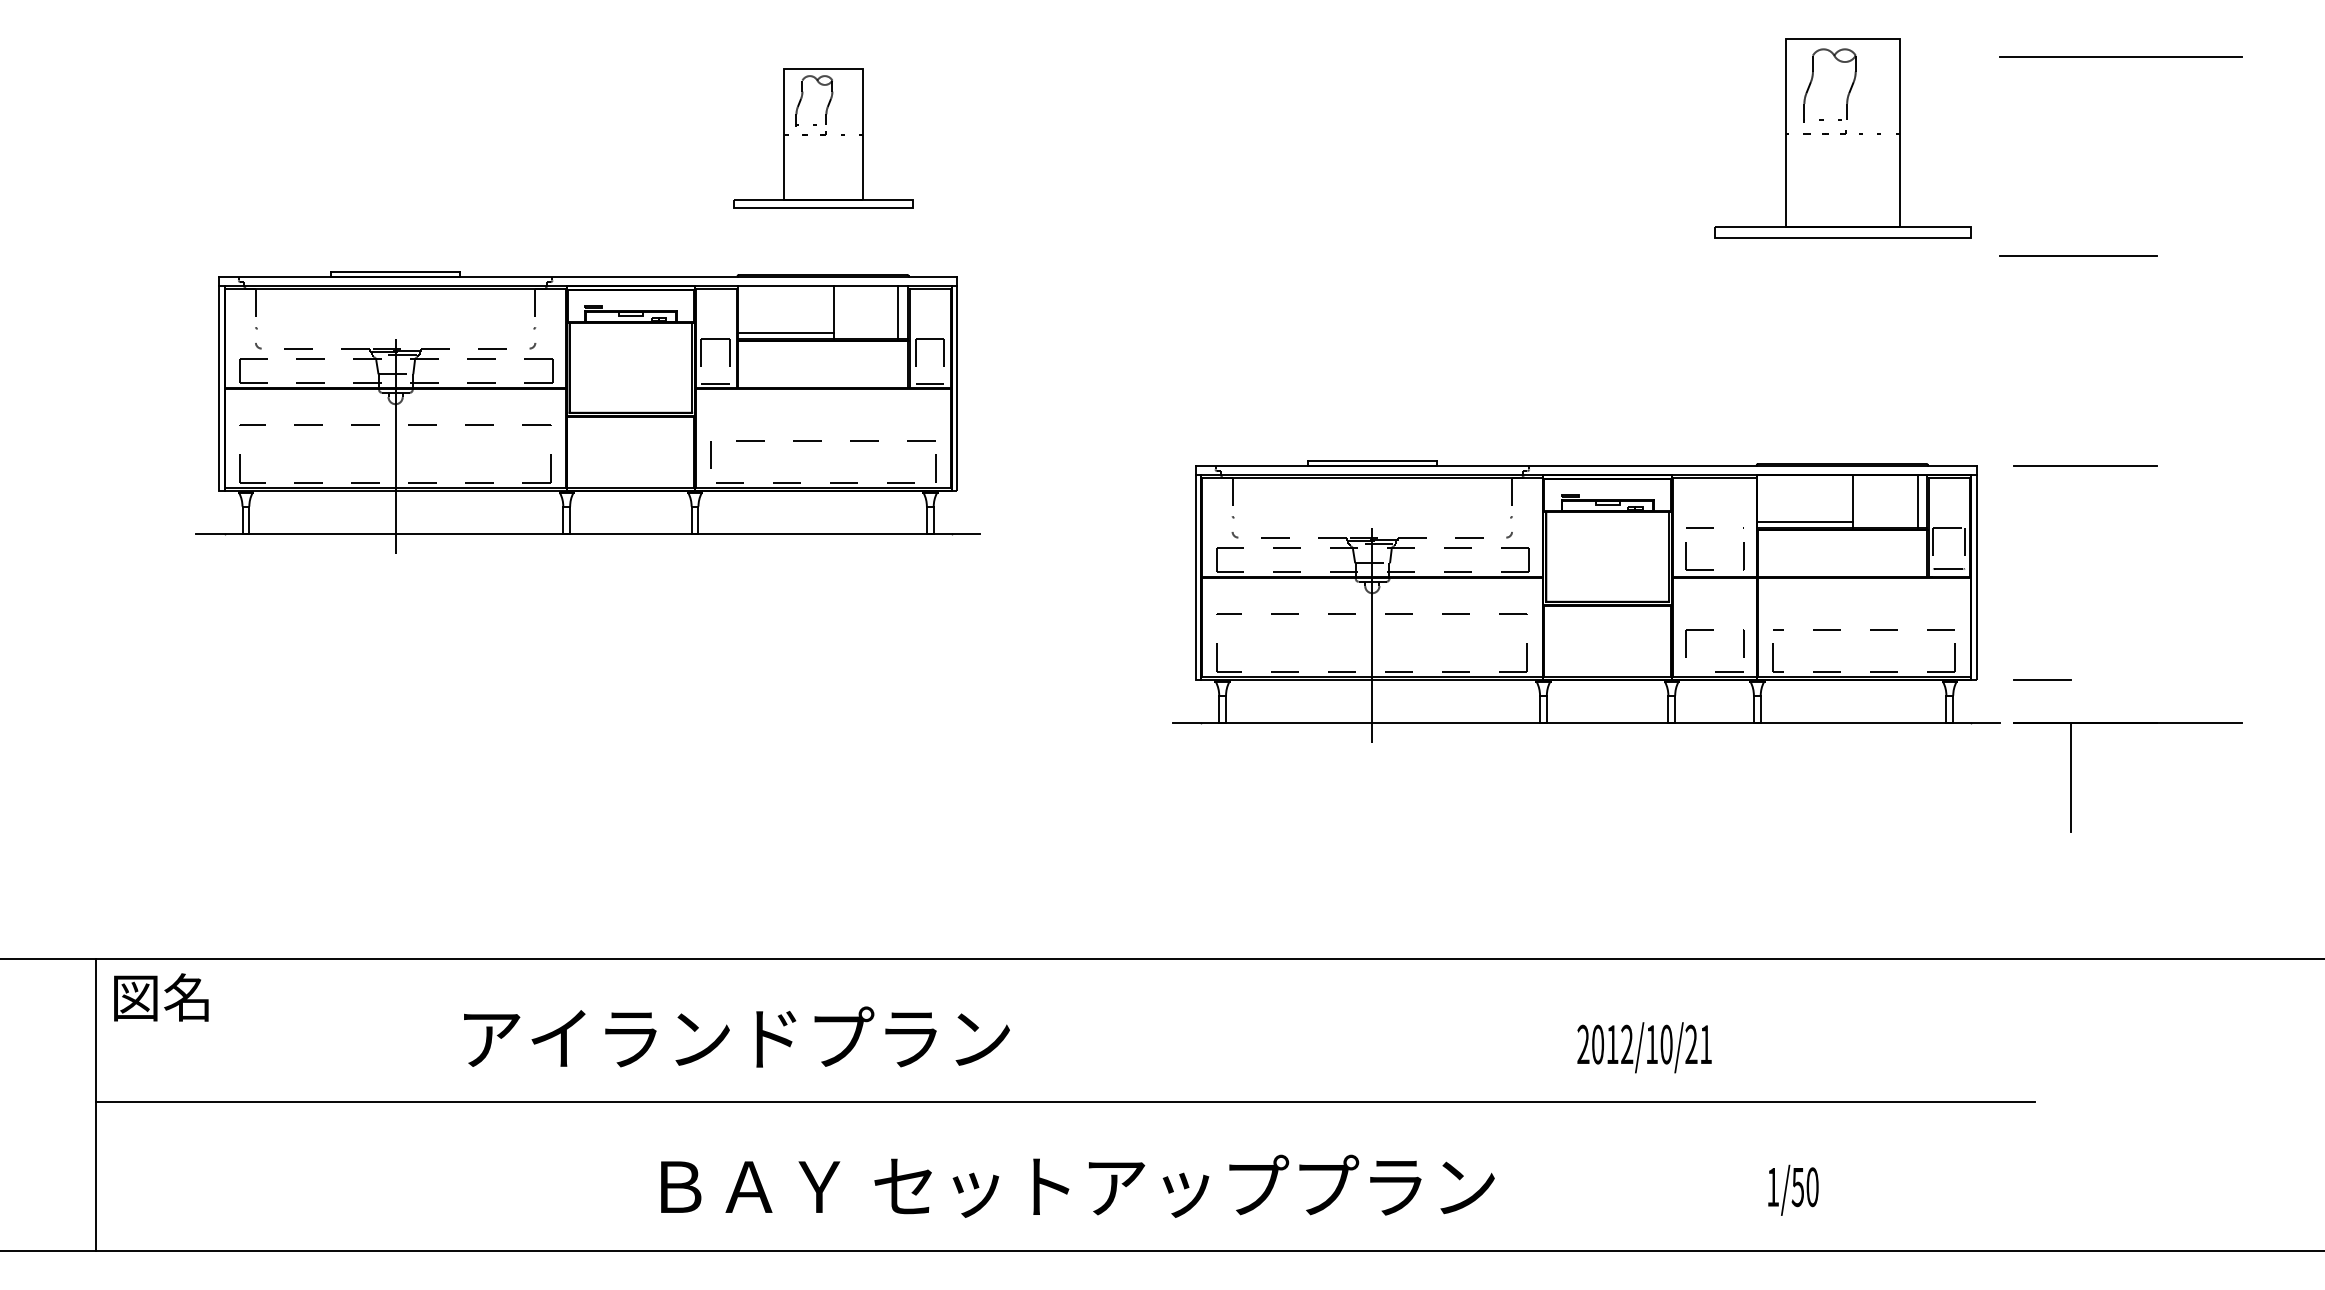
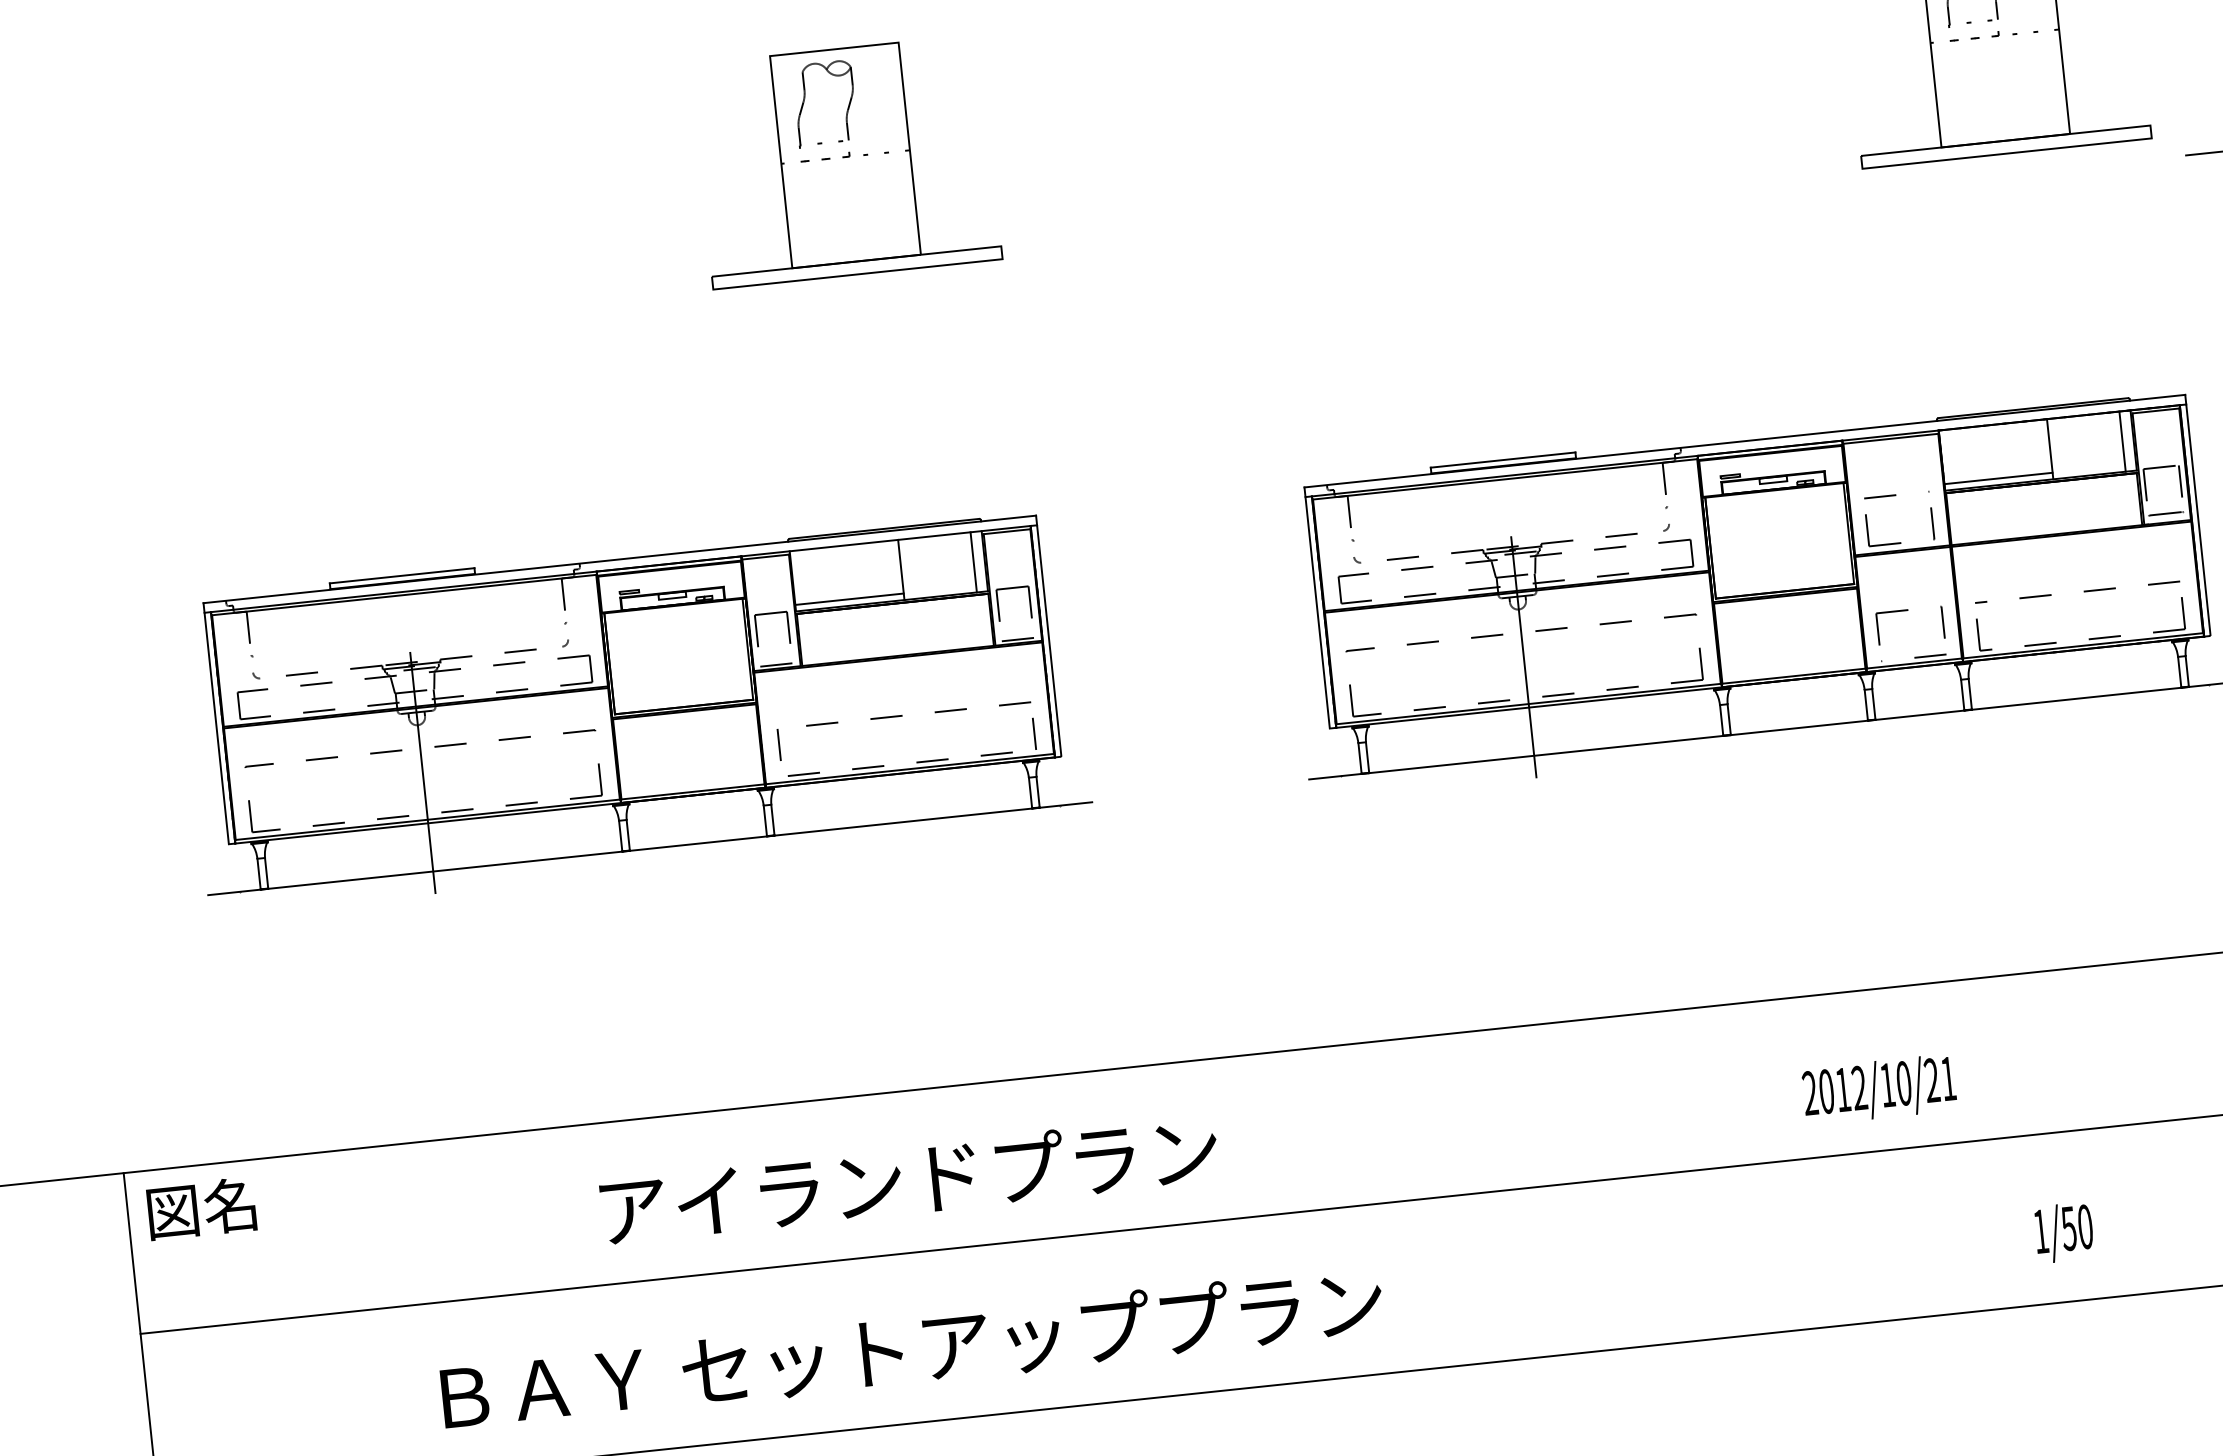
part: (823, 138) -> (846, 161), size x1.43
part: (587, 412) -> (635, 711), moved
text: (736, 1036) -> (908, 1178), moved
text: (1077, 1185) -> (911, 1348), moved

